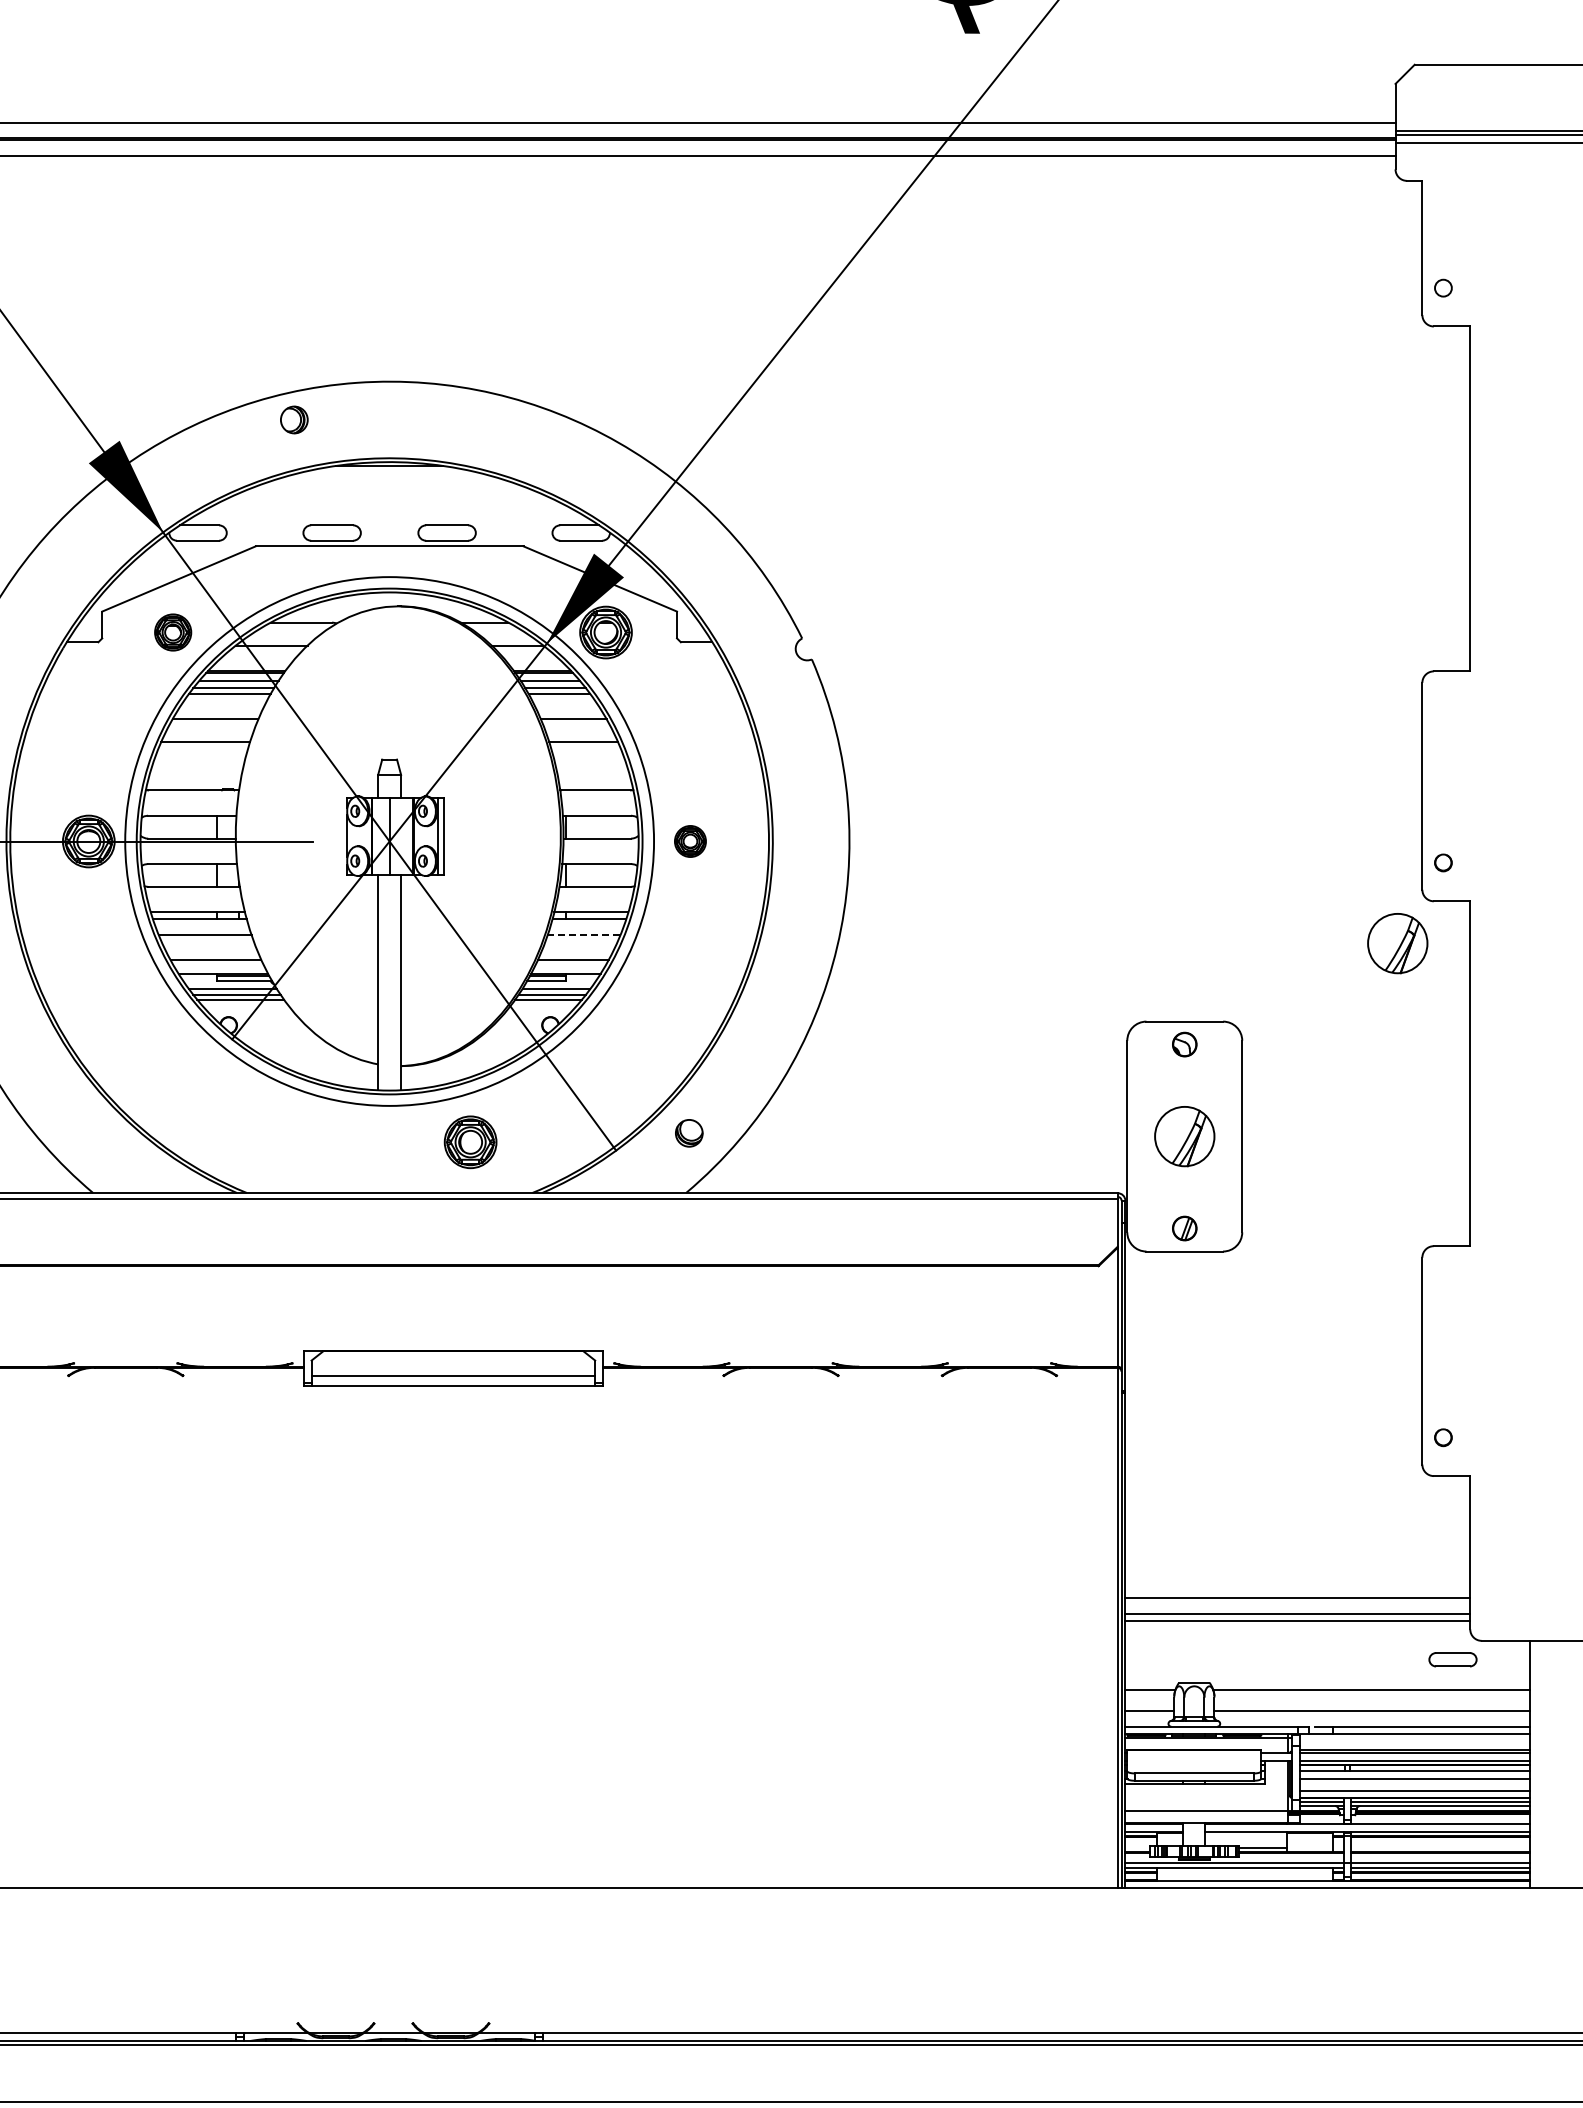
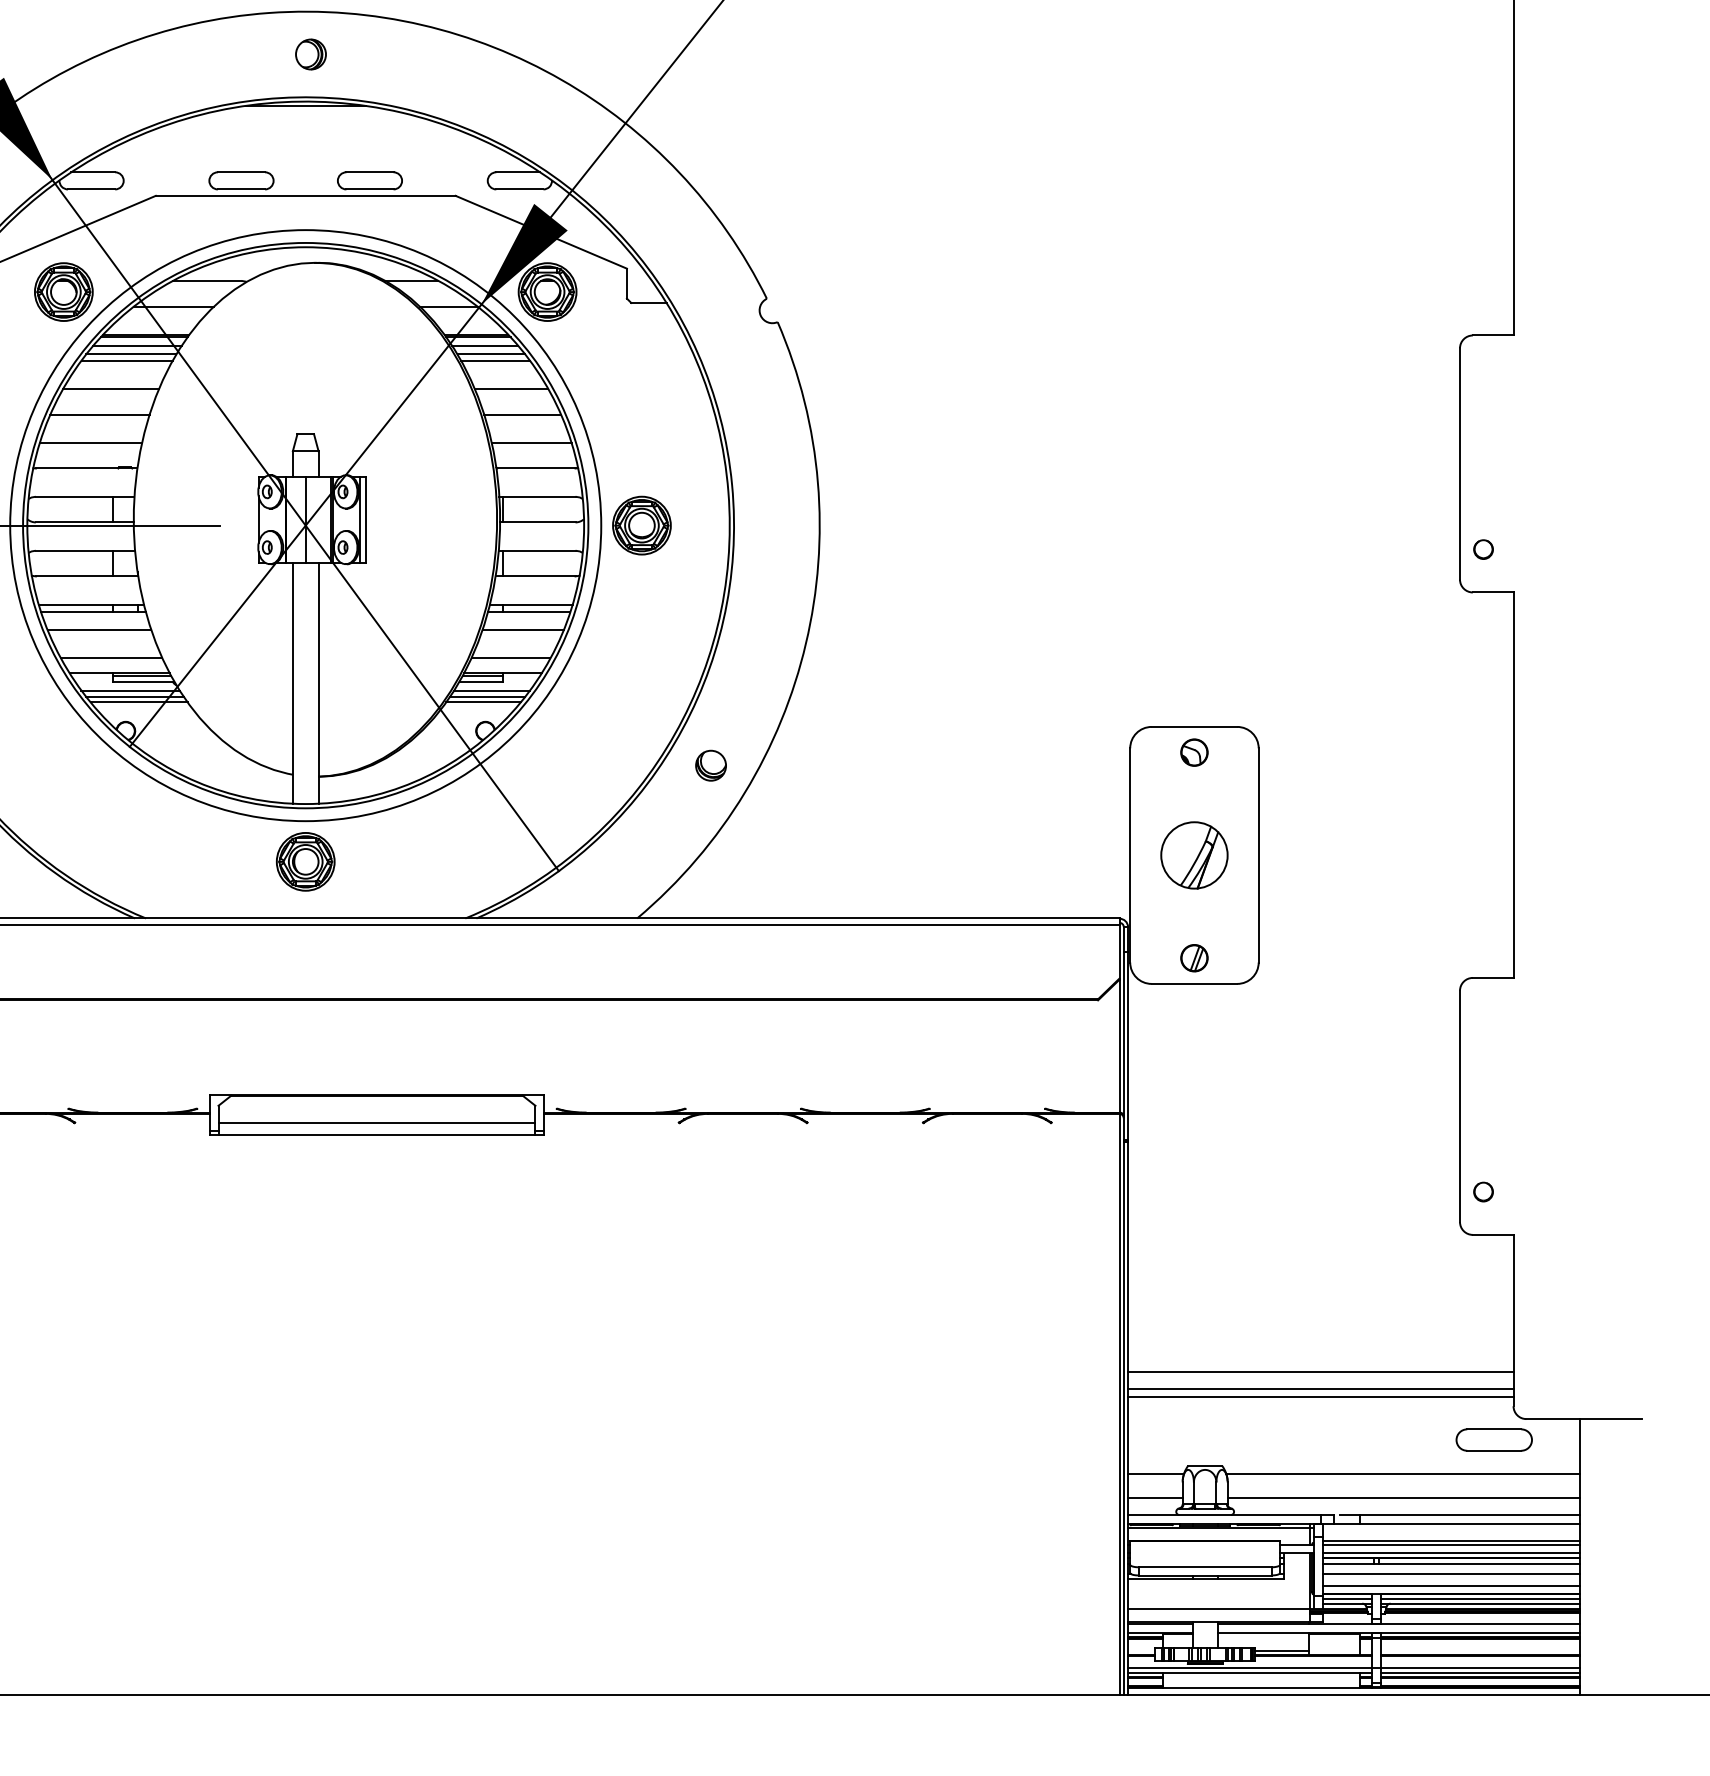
part: (294, 419) -> (311, 53), moved
part: (172, 632) -> (63, 292), size x1.43
line: (197, 767) -> (90, 442), added
line: (591, 767) -> (531, 442), added
part: (690, 841) -> (642, 525), size x1.67
line: (583, 935) -> (522, 630), dashed -> solid
part: (1397, 943) -> (1432, 639), removed
part: (689, 1133) -> (711, 765), moved
part: (470, 1142) -> (305, 862), moved
part: (1452, 1659) -> (1493, 1439), size x1.43

